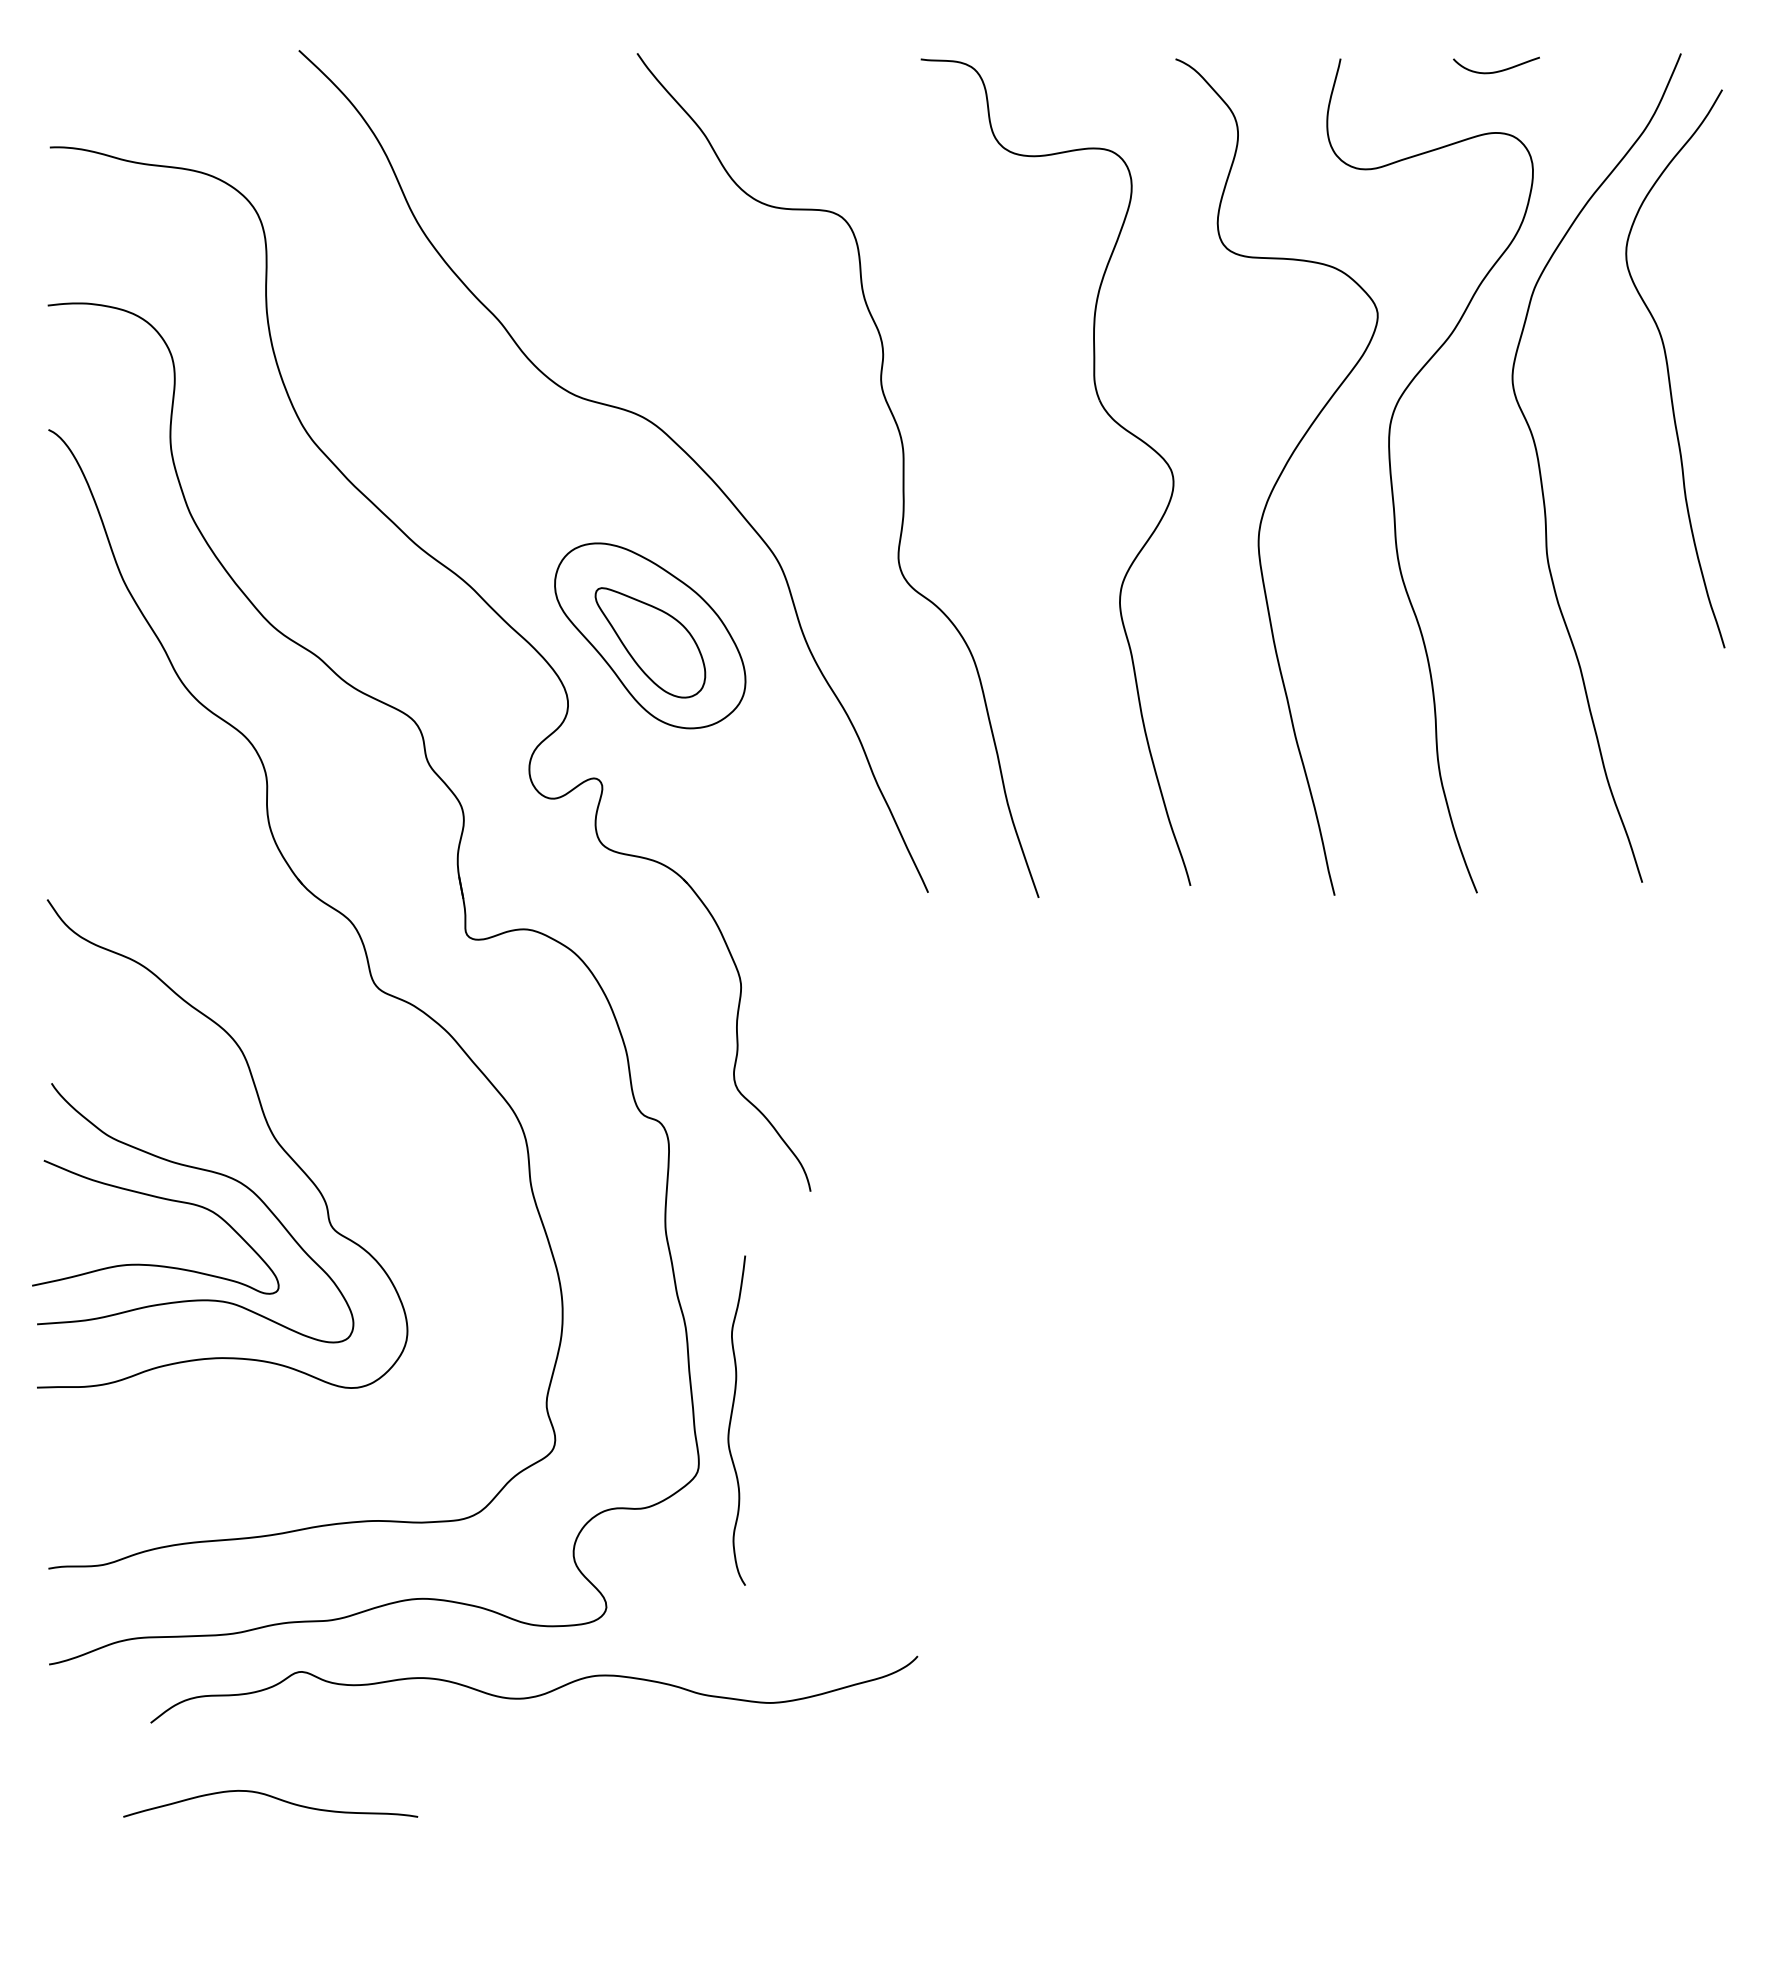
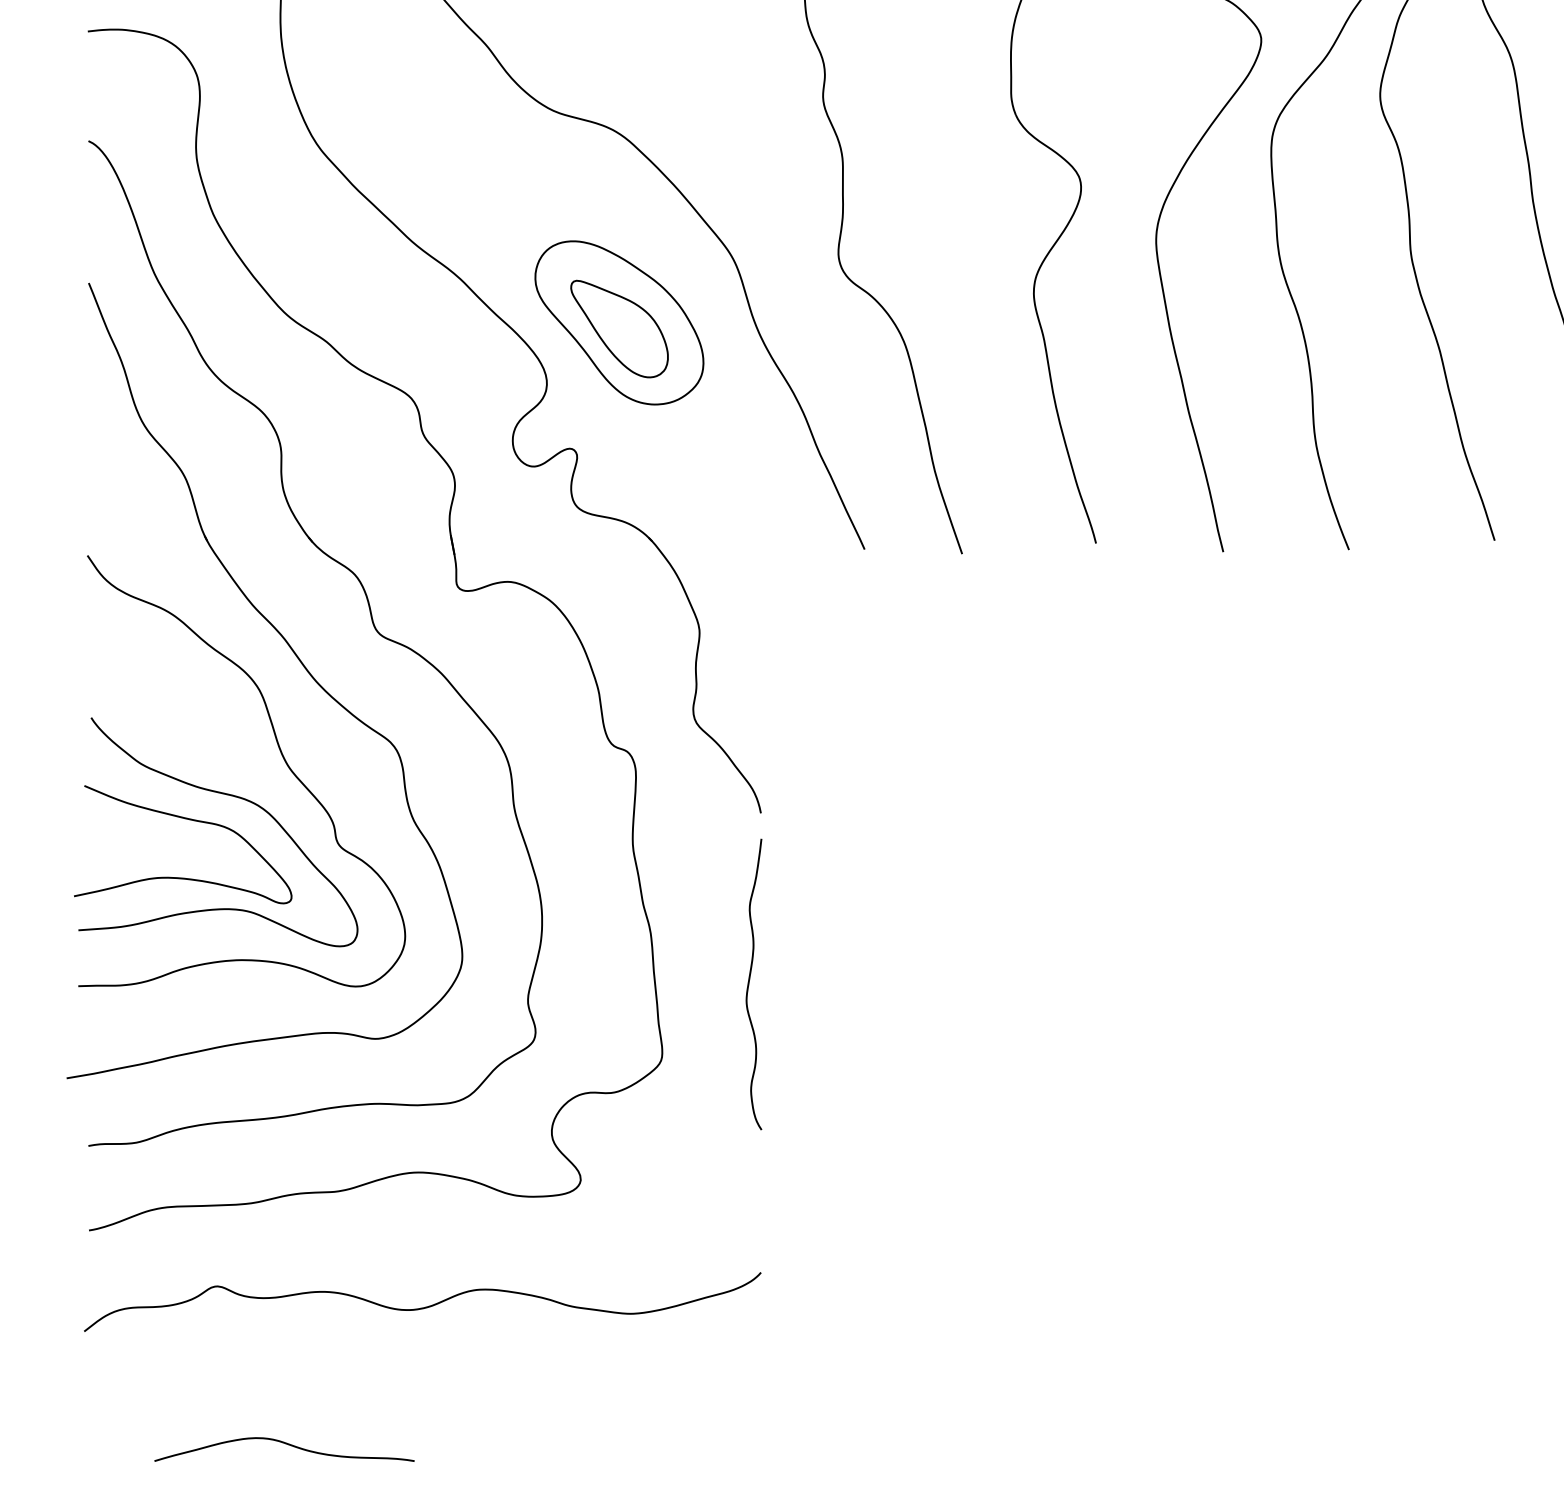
part: (285, 1016) -> (297, 658), added
curve: (731, 1420) -> (749, 984), moved
curve: (534, 1695) -> (422, 1307), moved
curve: (273, 1798) -> (287, 1444), moved

